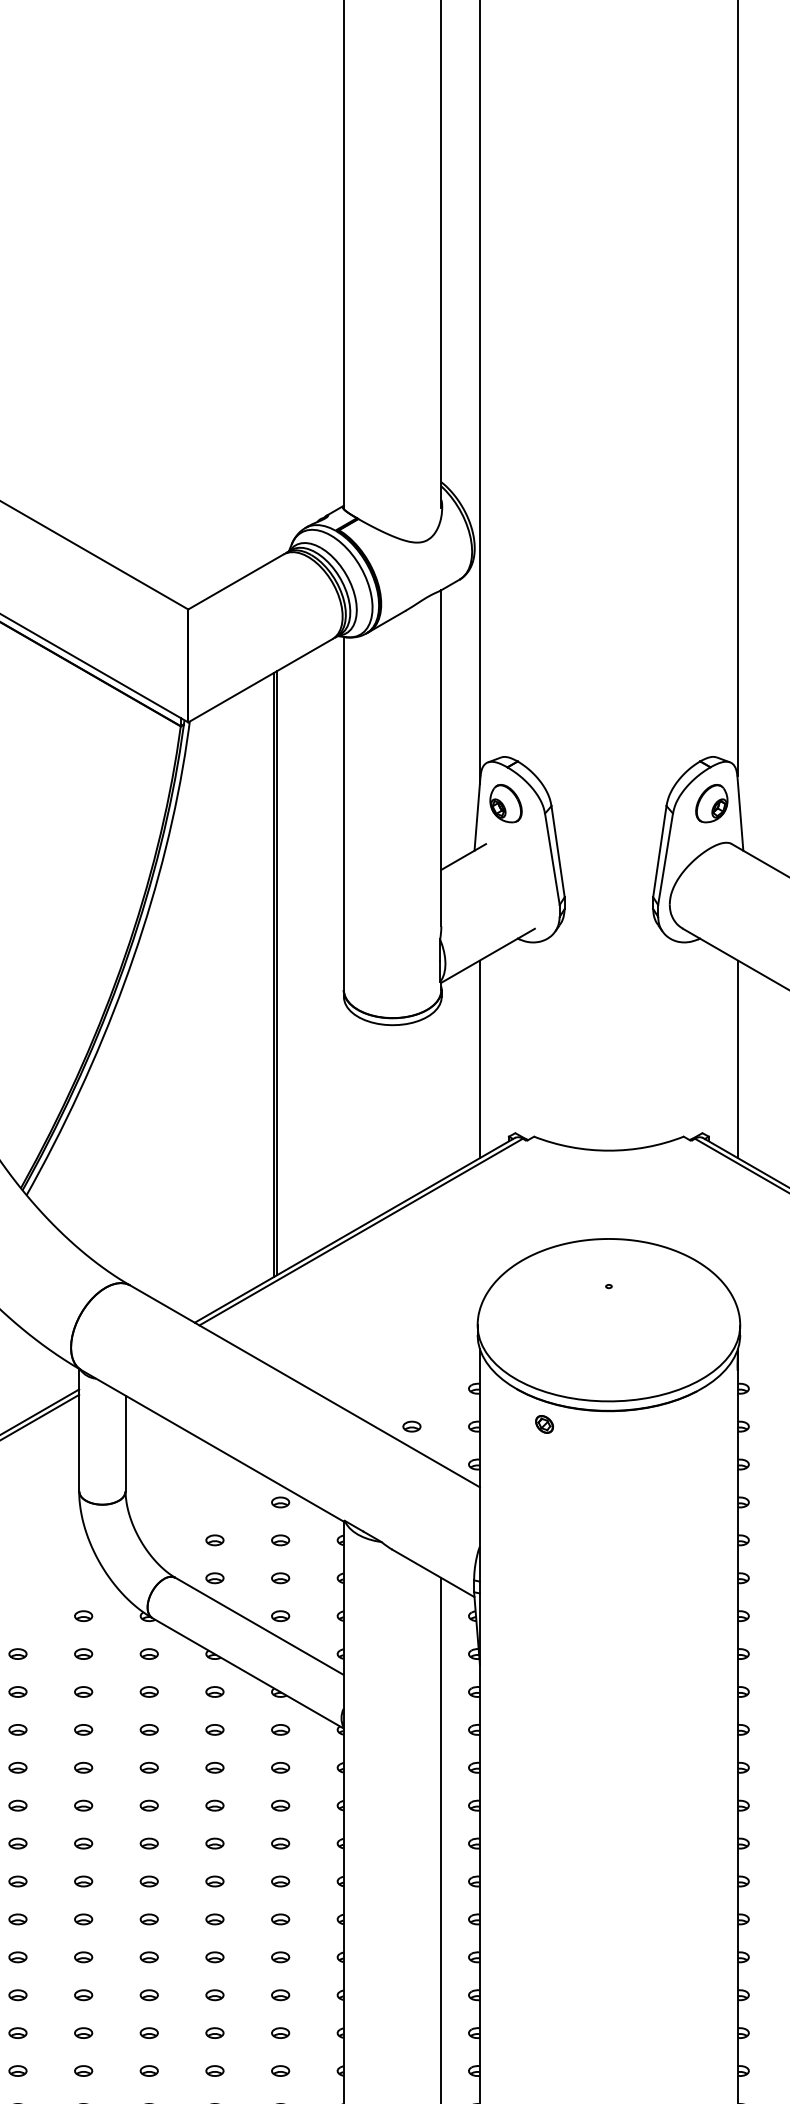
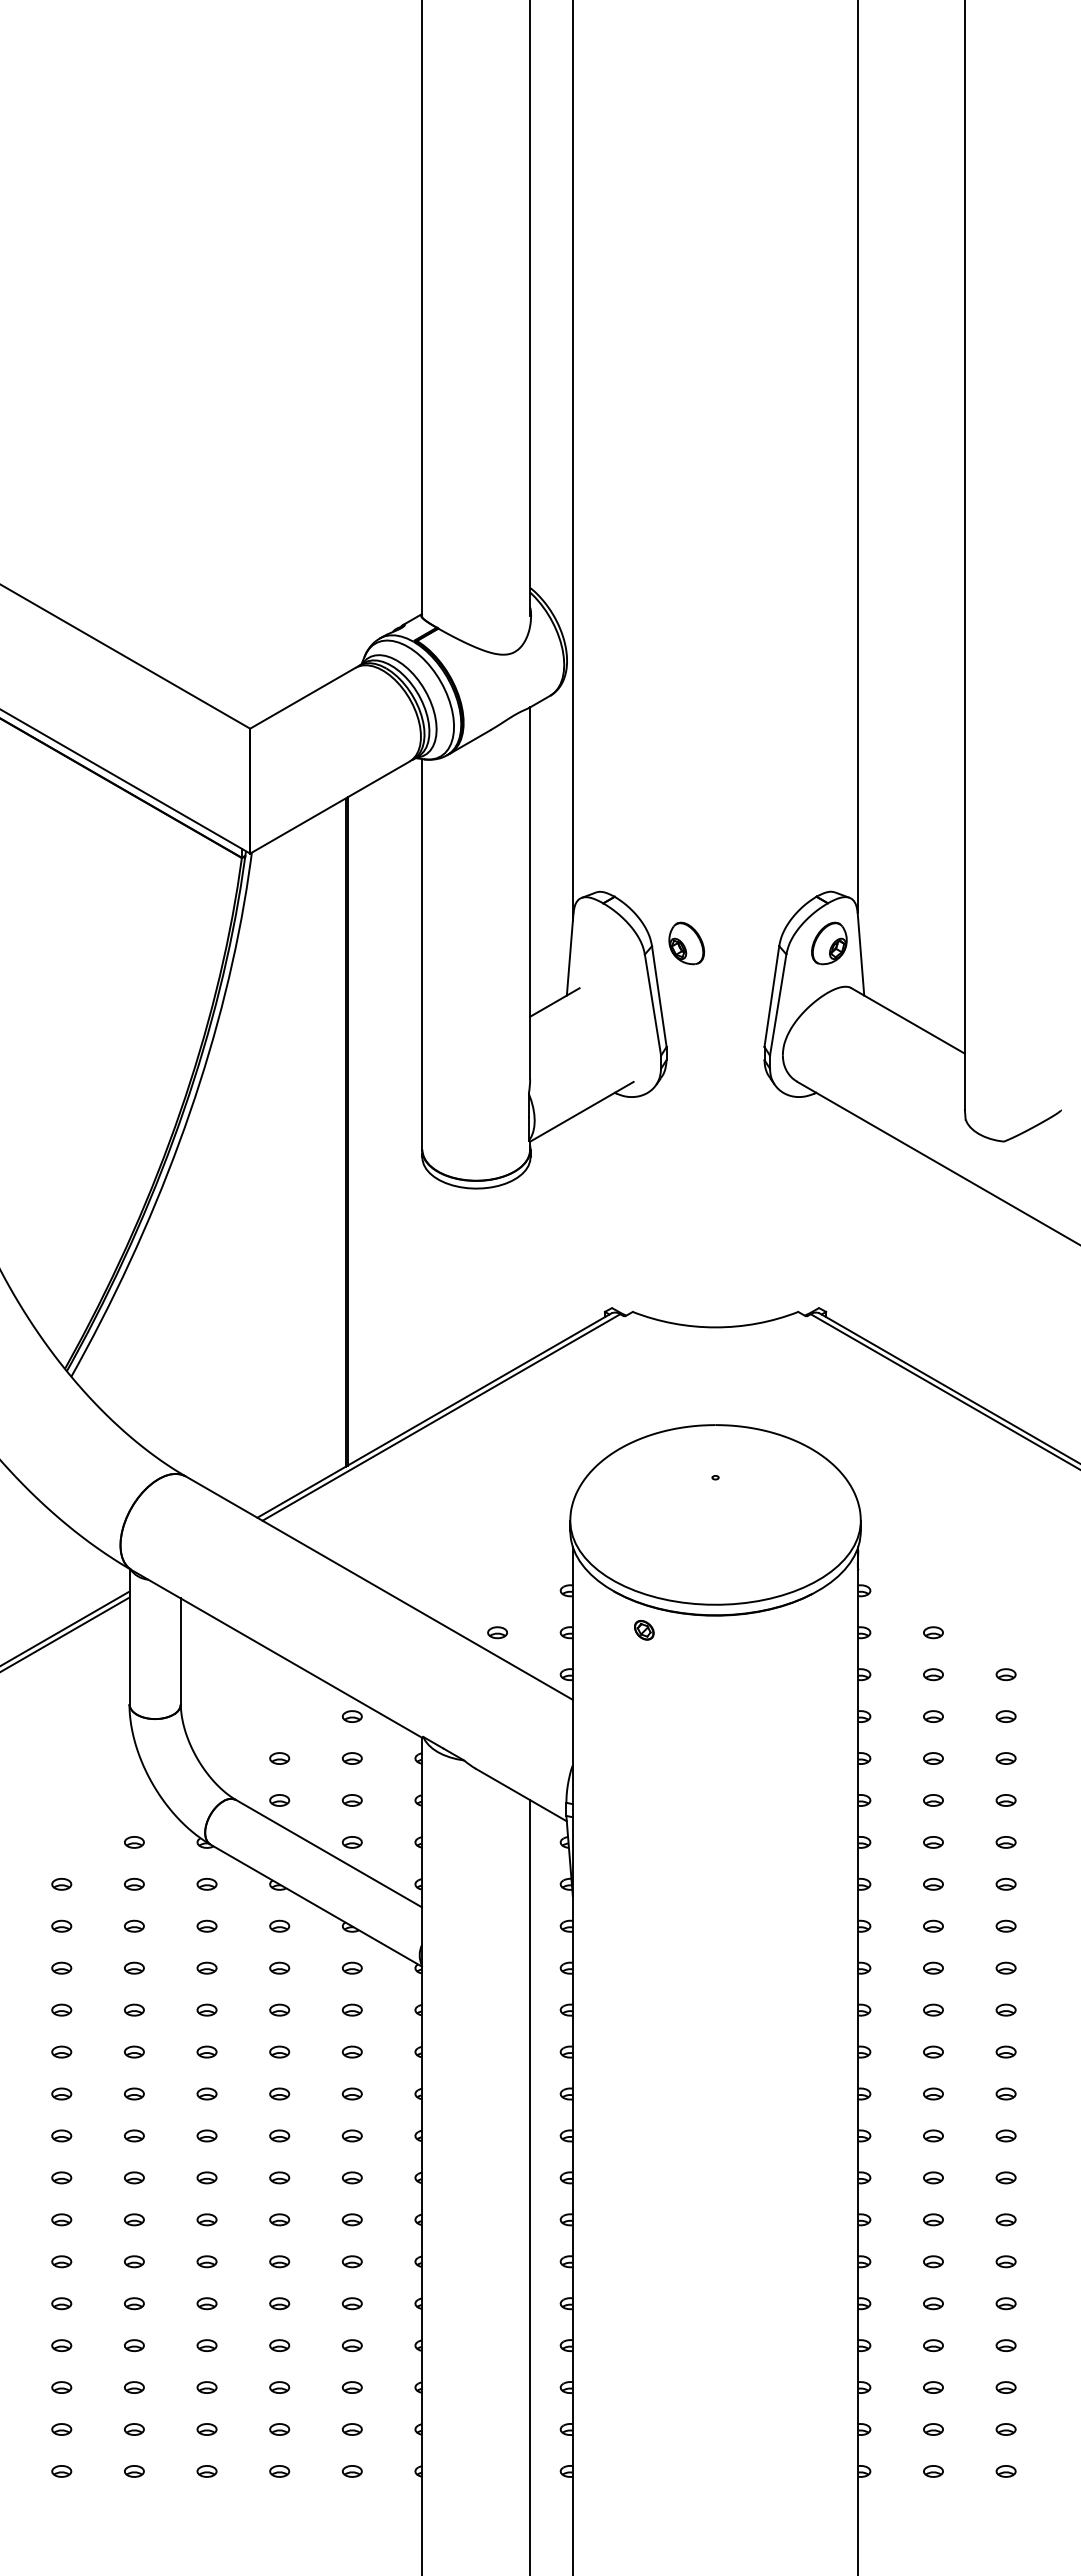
part: (505, 803) -> (686, 943), moved
line: (479, 1059) -> (572, 1226), removed
line: (738, 1059) -> (858, 1226), removed

